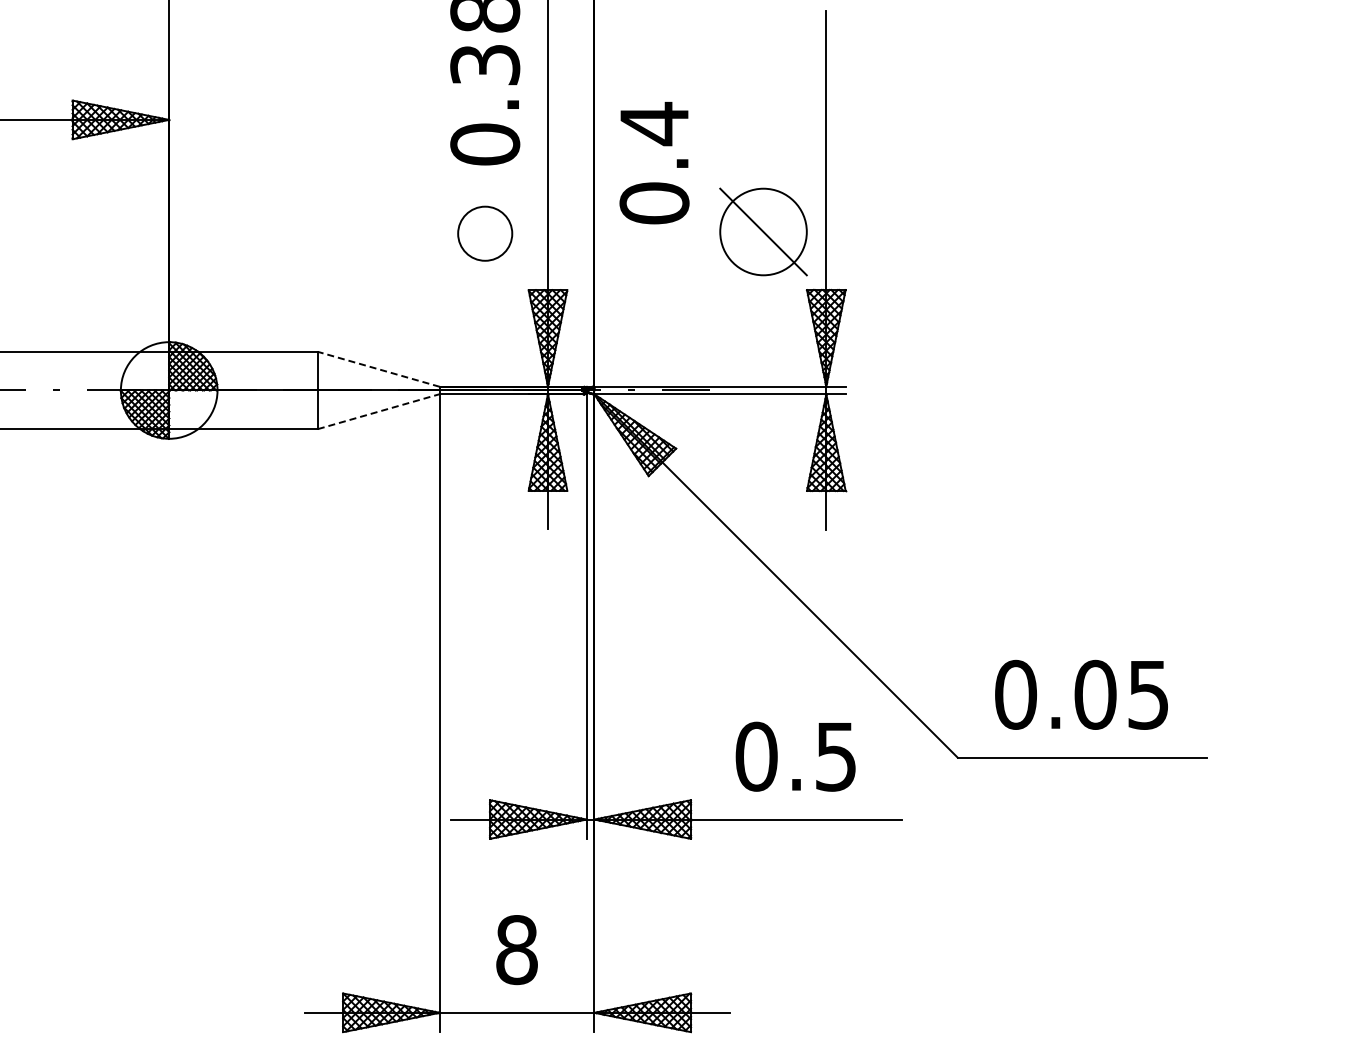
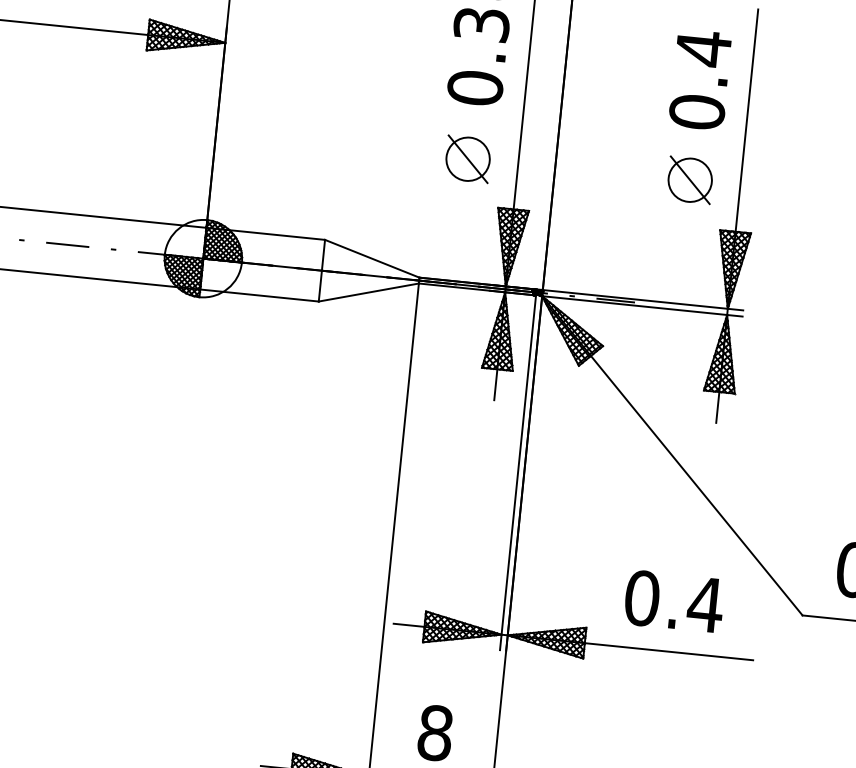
text: (654, 163) -> (700, 80), moved
part: (763, 231) -> (690, 180), size x0.62
line: (485, 233) -> (468, 159), added
line: (378, 369) -> (372, 258), dashed -> solid
line: (379, 411) -> (369, 292), dashed -> solid
text: (836, 757) -> (705, 605), 0.5 -> 0.4

